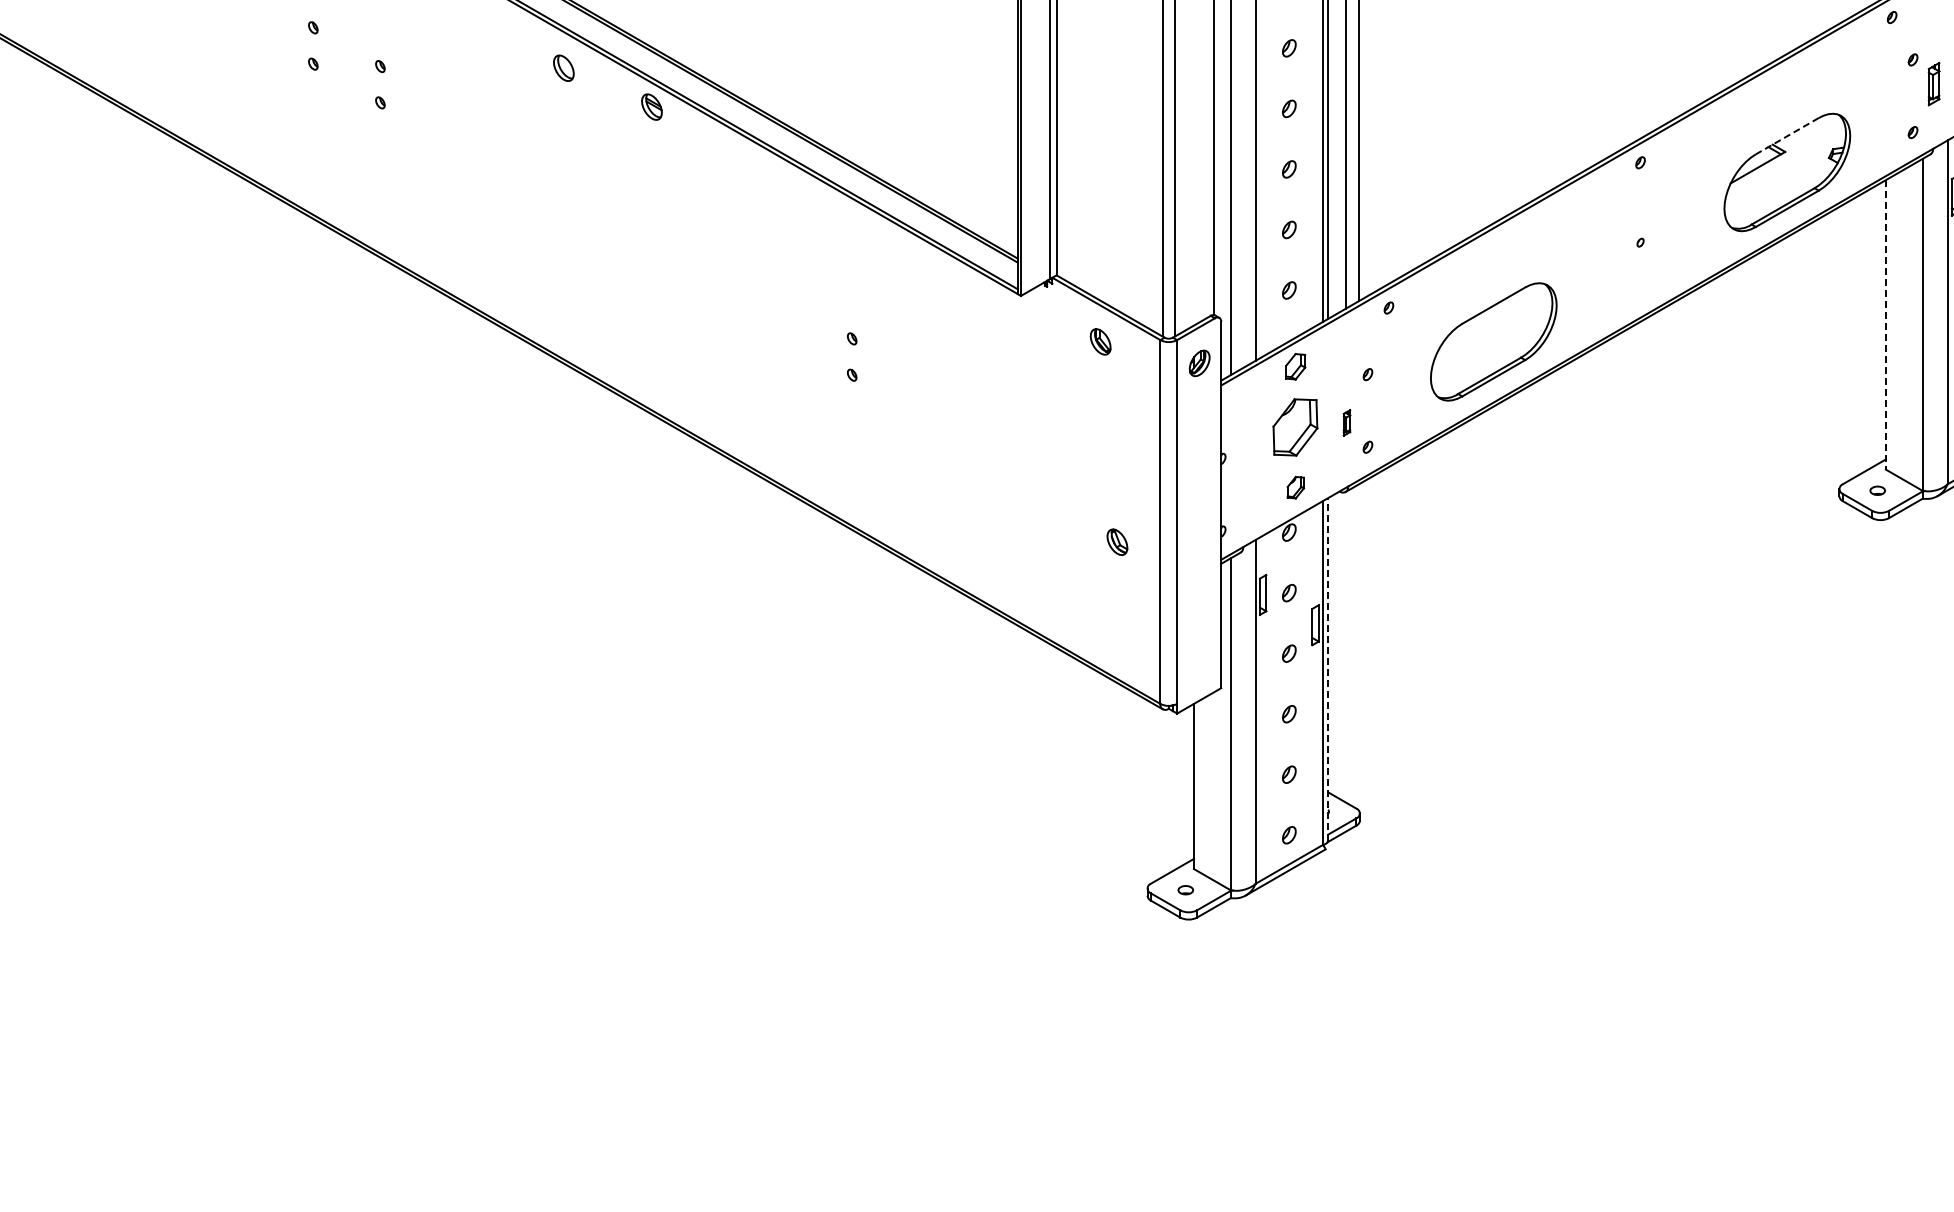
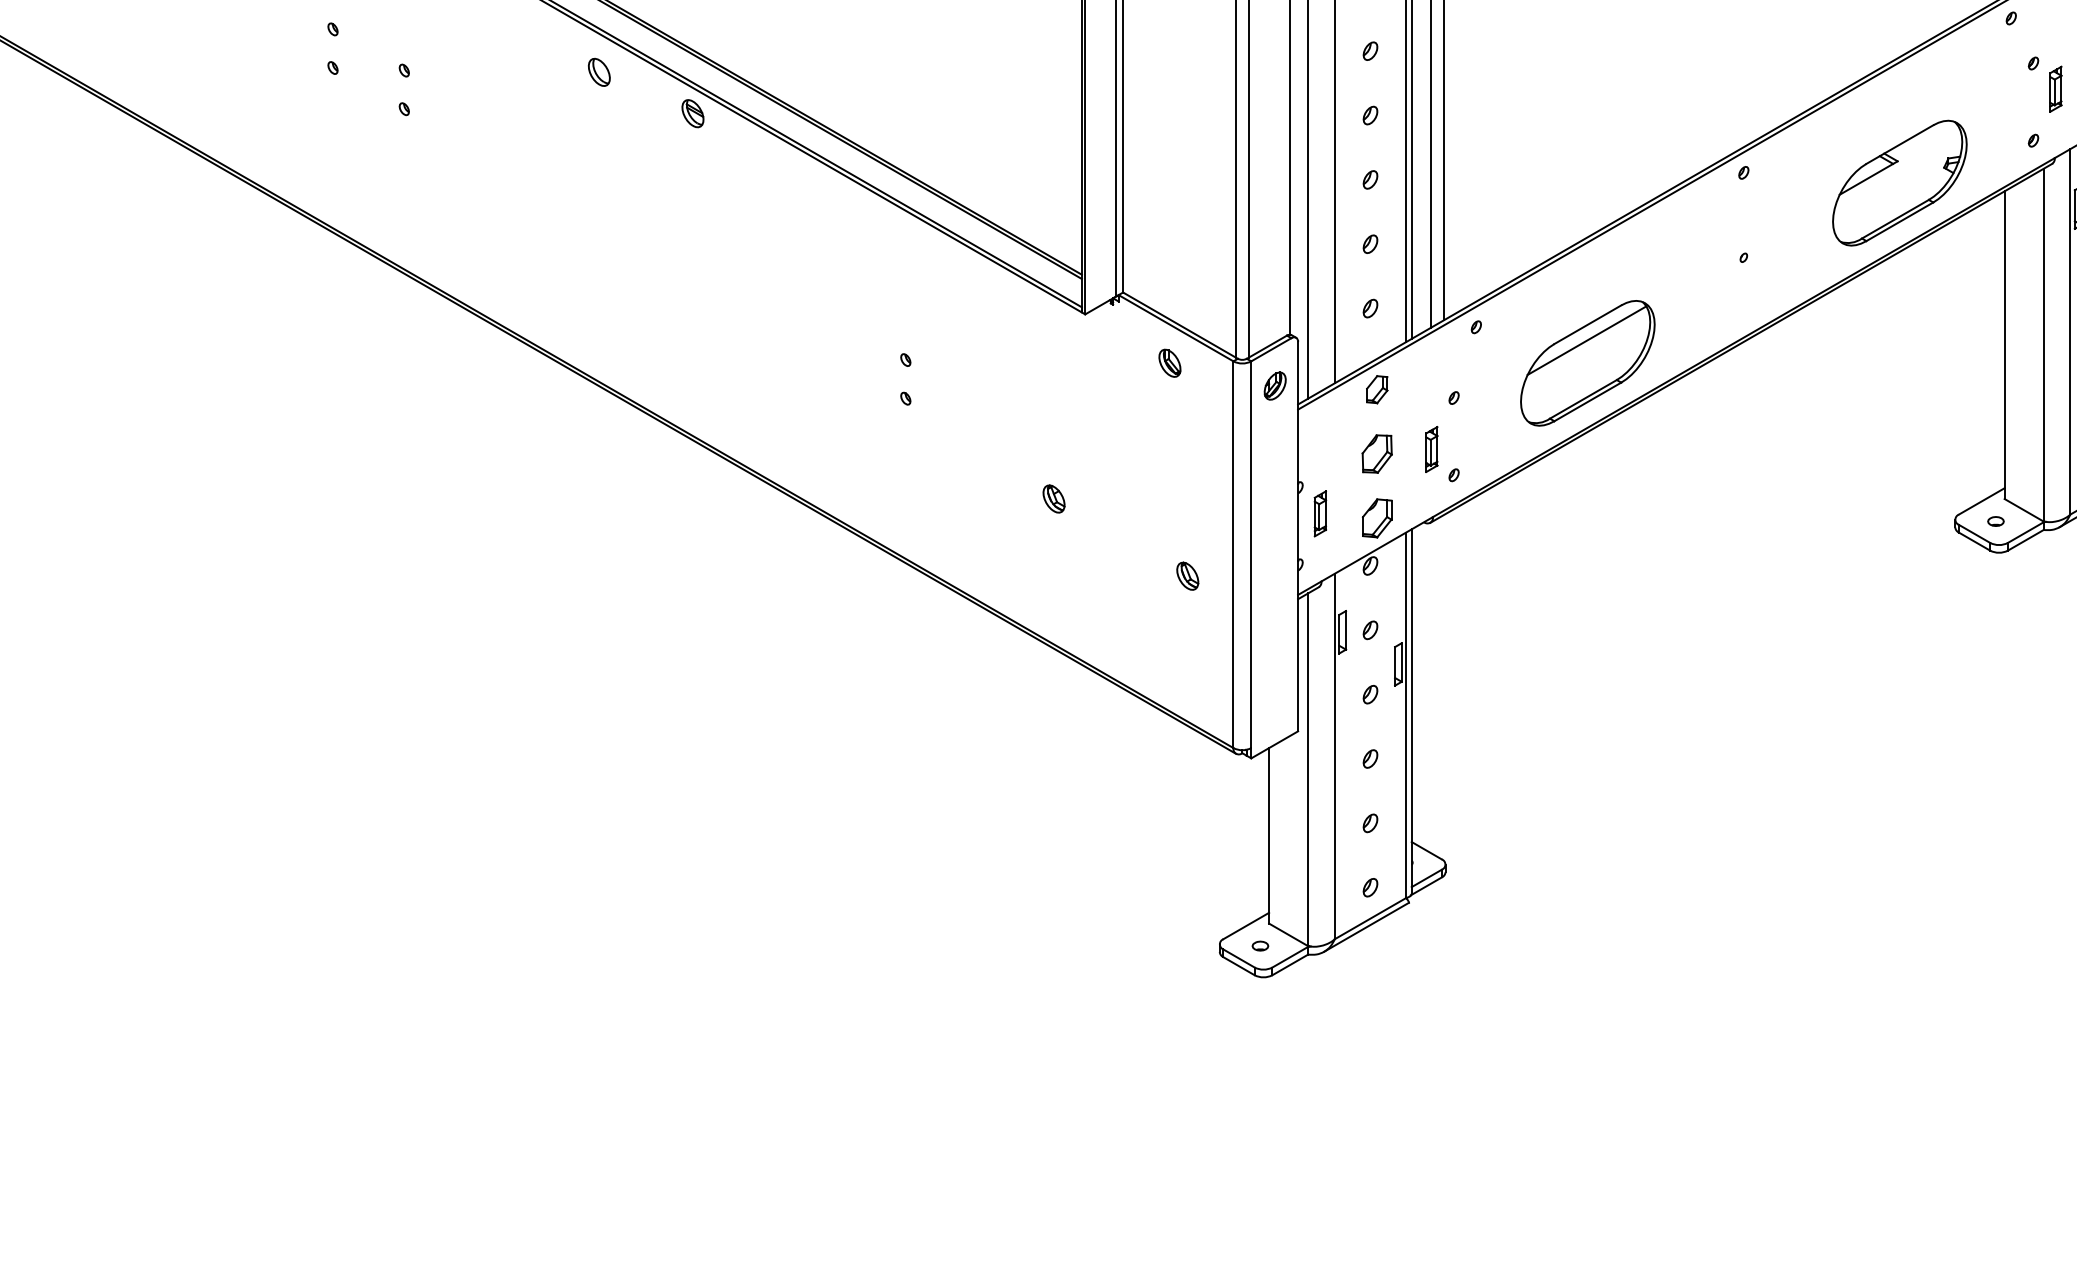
line: (1786, 136) -> (1898, 144), dashed -> solid
line: (1492, 320) -> (1586, 340), added
line: (1885, 324) -> (2004, 344), dashed -> solid
part: (1346, 422) -> (1431, 448), size x1.67
part: (1295, 426) -> (1377, 453), size x0.62
part: (991, 469) -> (1053, 498), added
part: (1241, 483) -> (1319, 513), added
part: (1295, 487) -> (1377, 518), size x1.67
line: (1328, 669) -> (1412, 711), dashed -> solid

